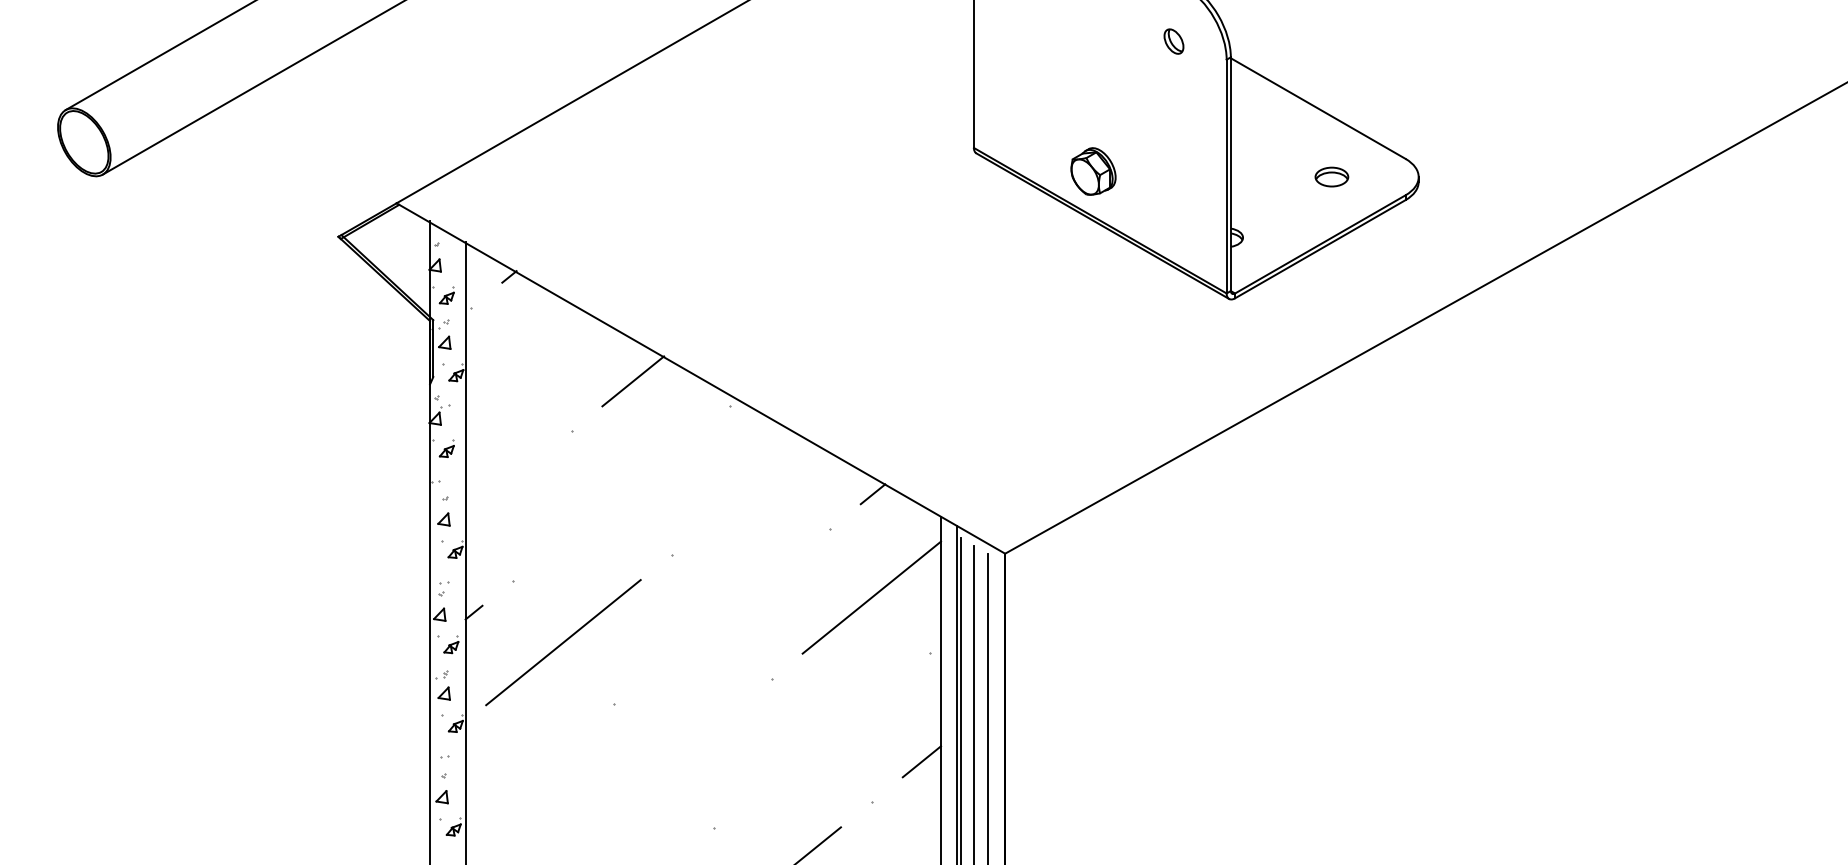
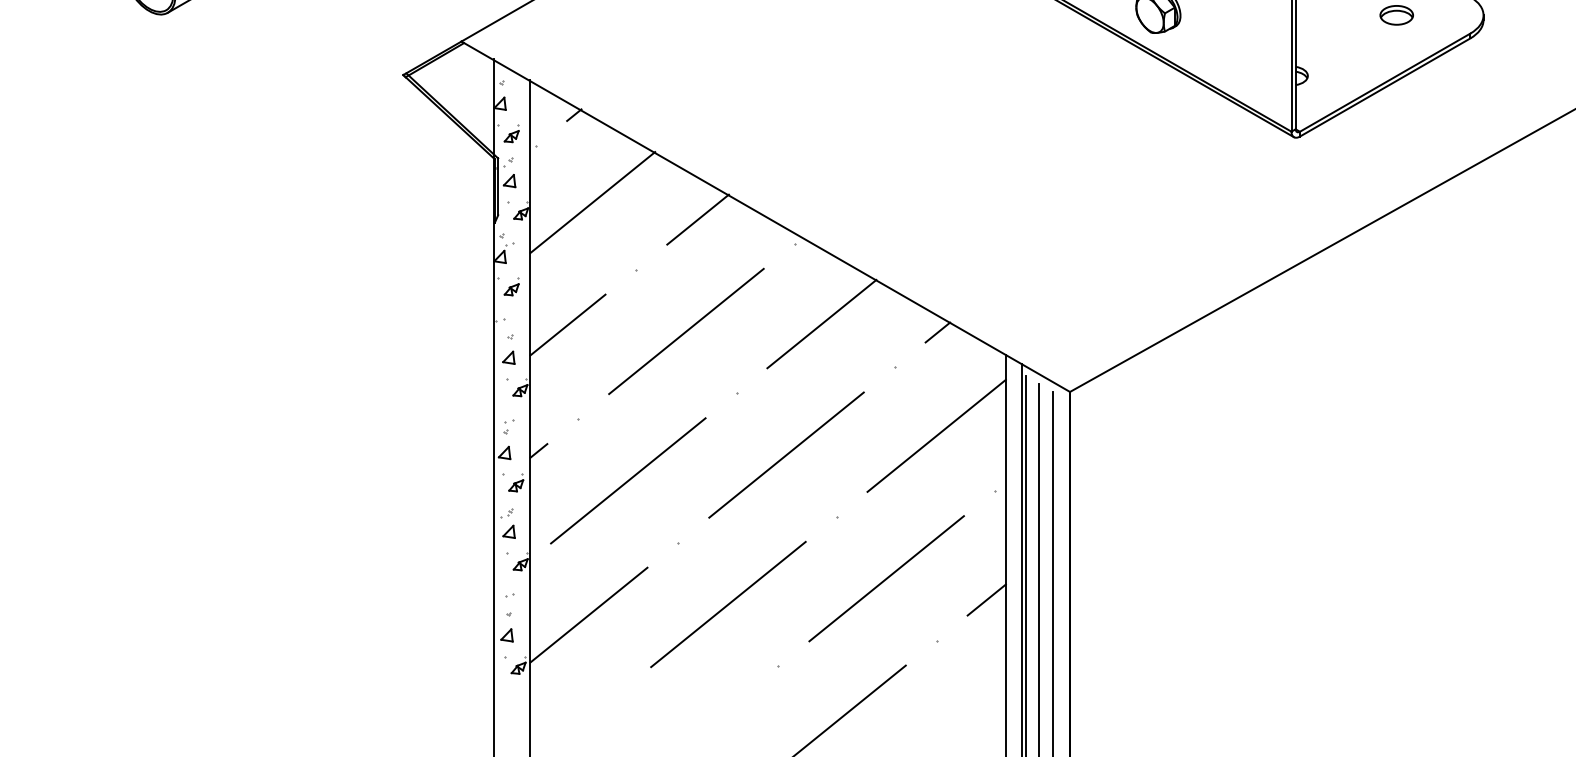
line: (527, 363) -> (592, 201), added
line: (756, 485) -> (821, 323), added
line: (502, 486) -> (567, 324), added
line: (621, 492) -> (686, 330), added
line: (721, 616) -> (786, 454), added
line: (821, 740) -> (886, 578), added
line: (663, 765) -> (728, 603), added
line: (523, 776) -> (588, 614), added

